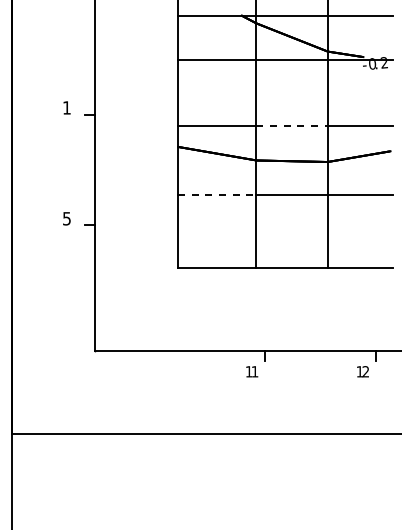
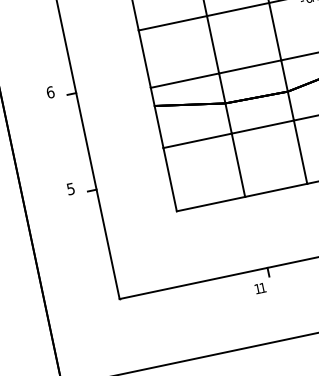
text: (67, 107) -> (50, 91), 1 -> 6
line: (292, 126) -> (250, 67), dashed -> solid
line: (217, 195) -> (197, 141), dashed -> solid

